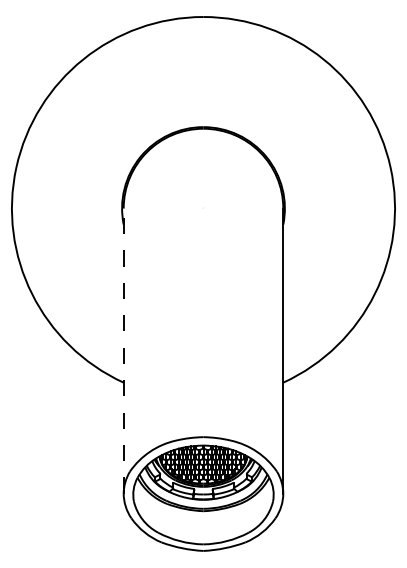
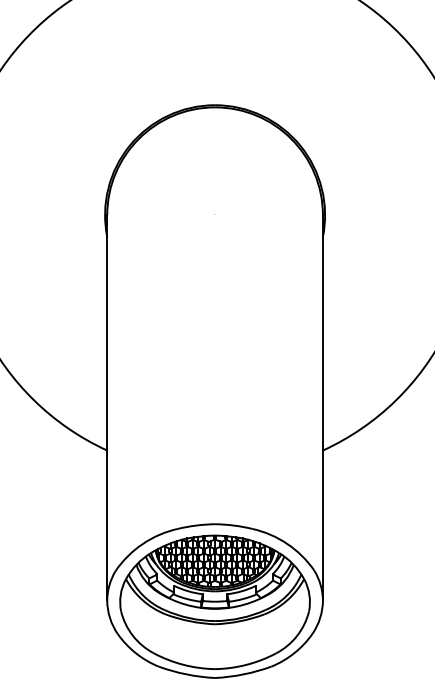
line: (123, 351) -> (106, 408), dashed -> solid

